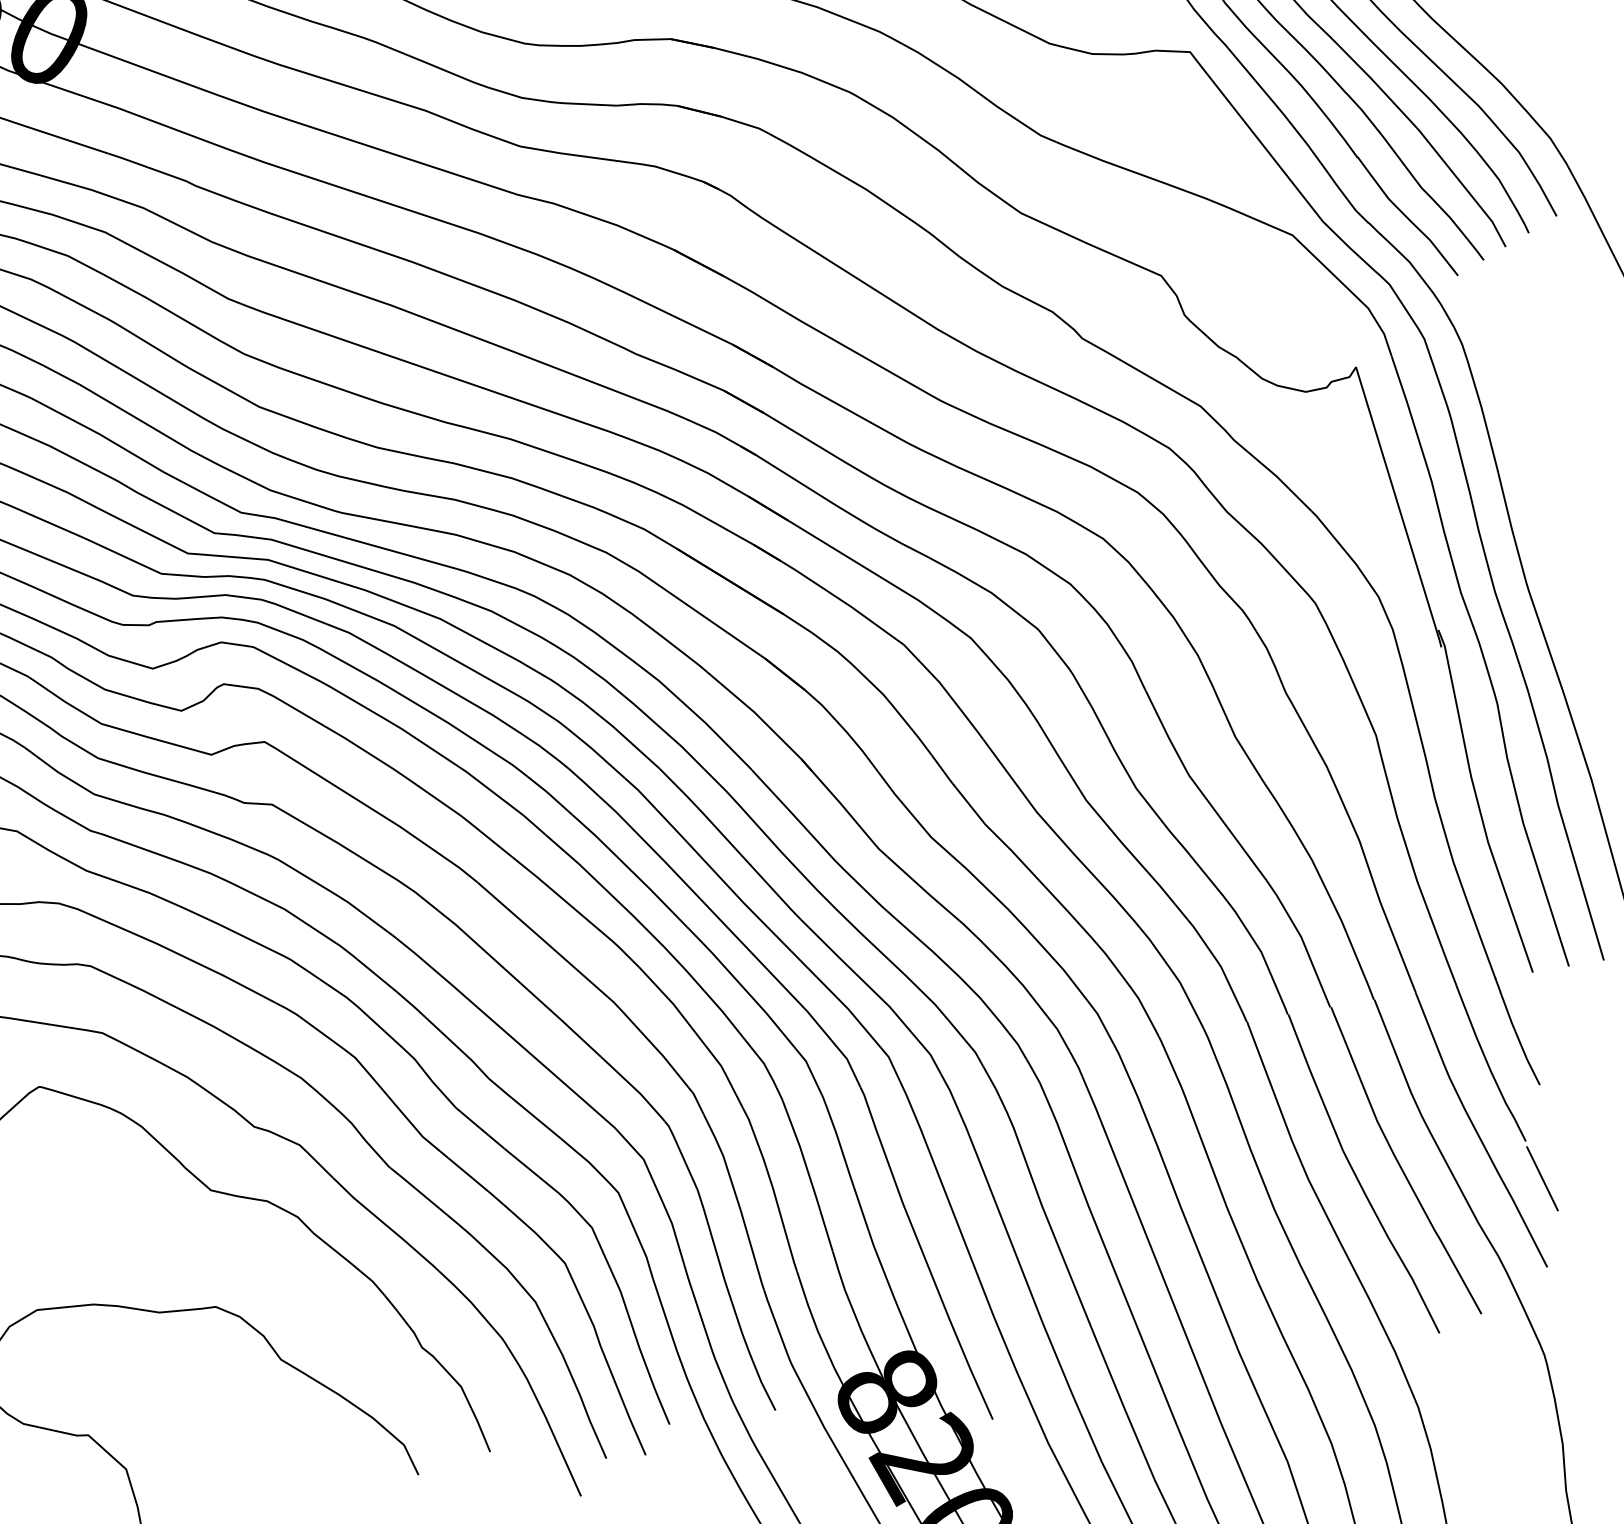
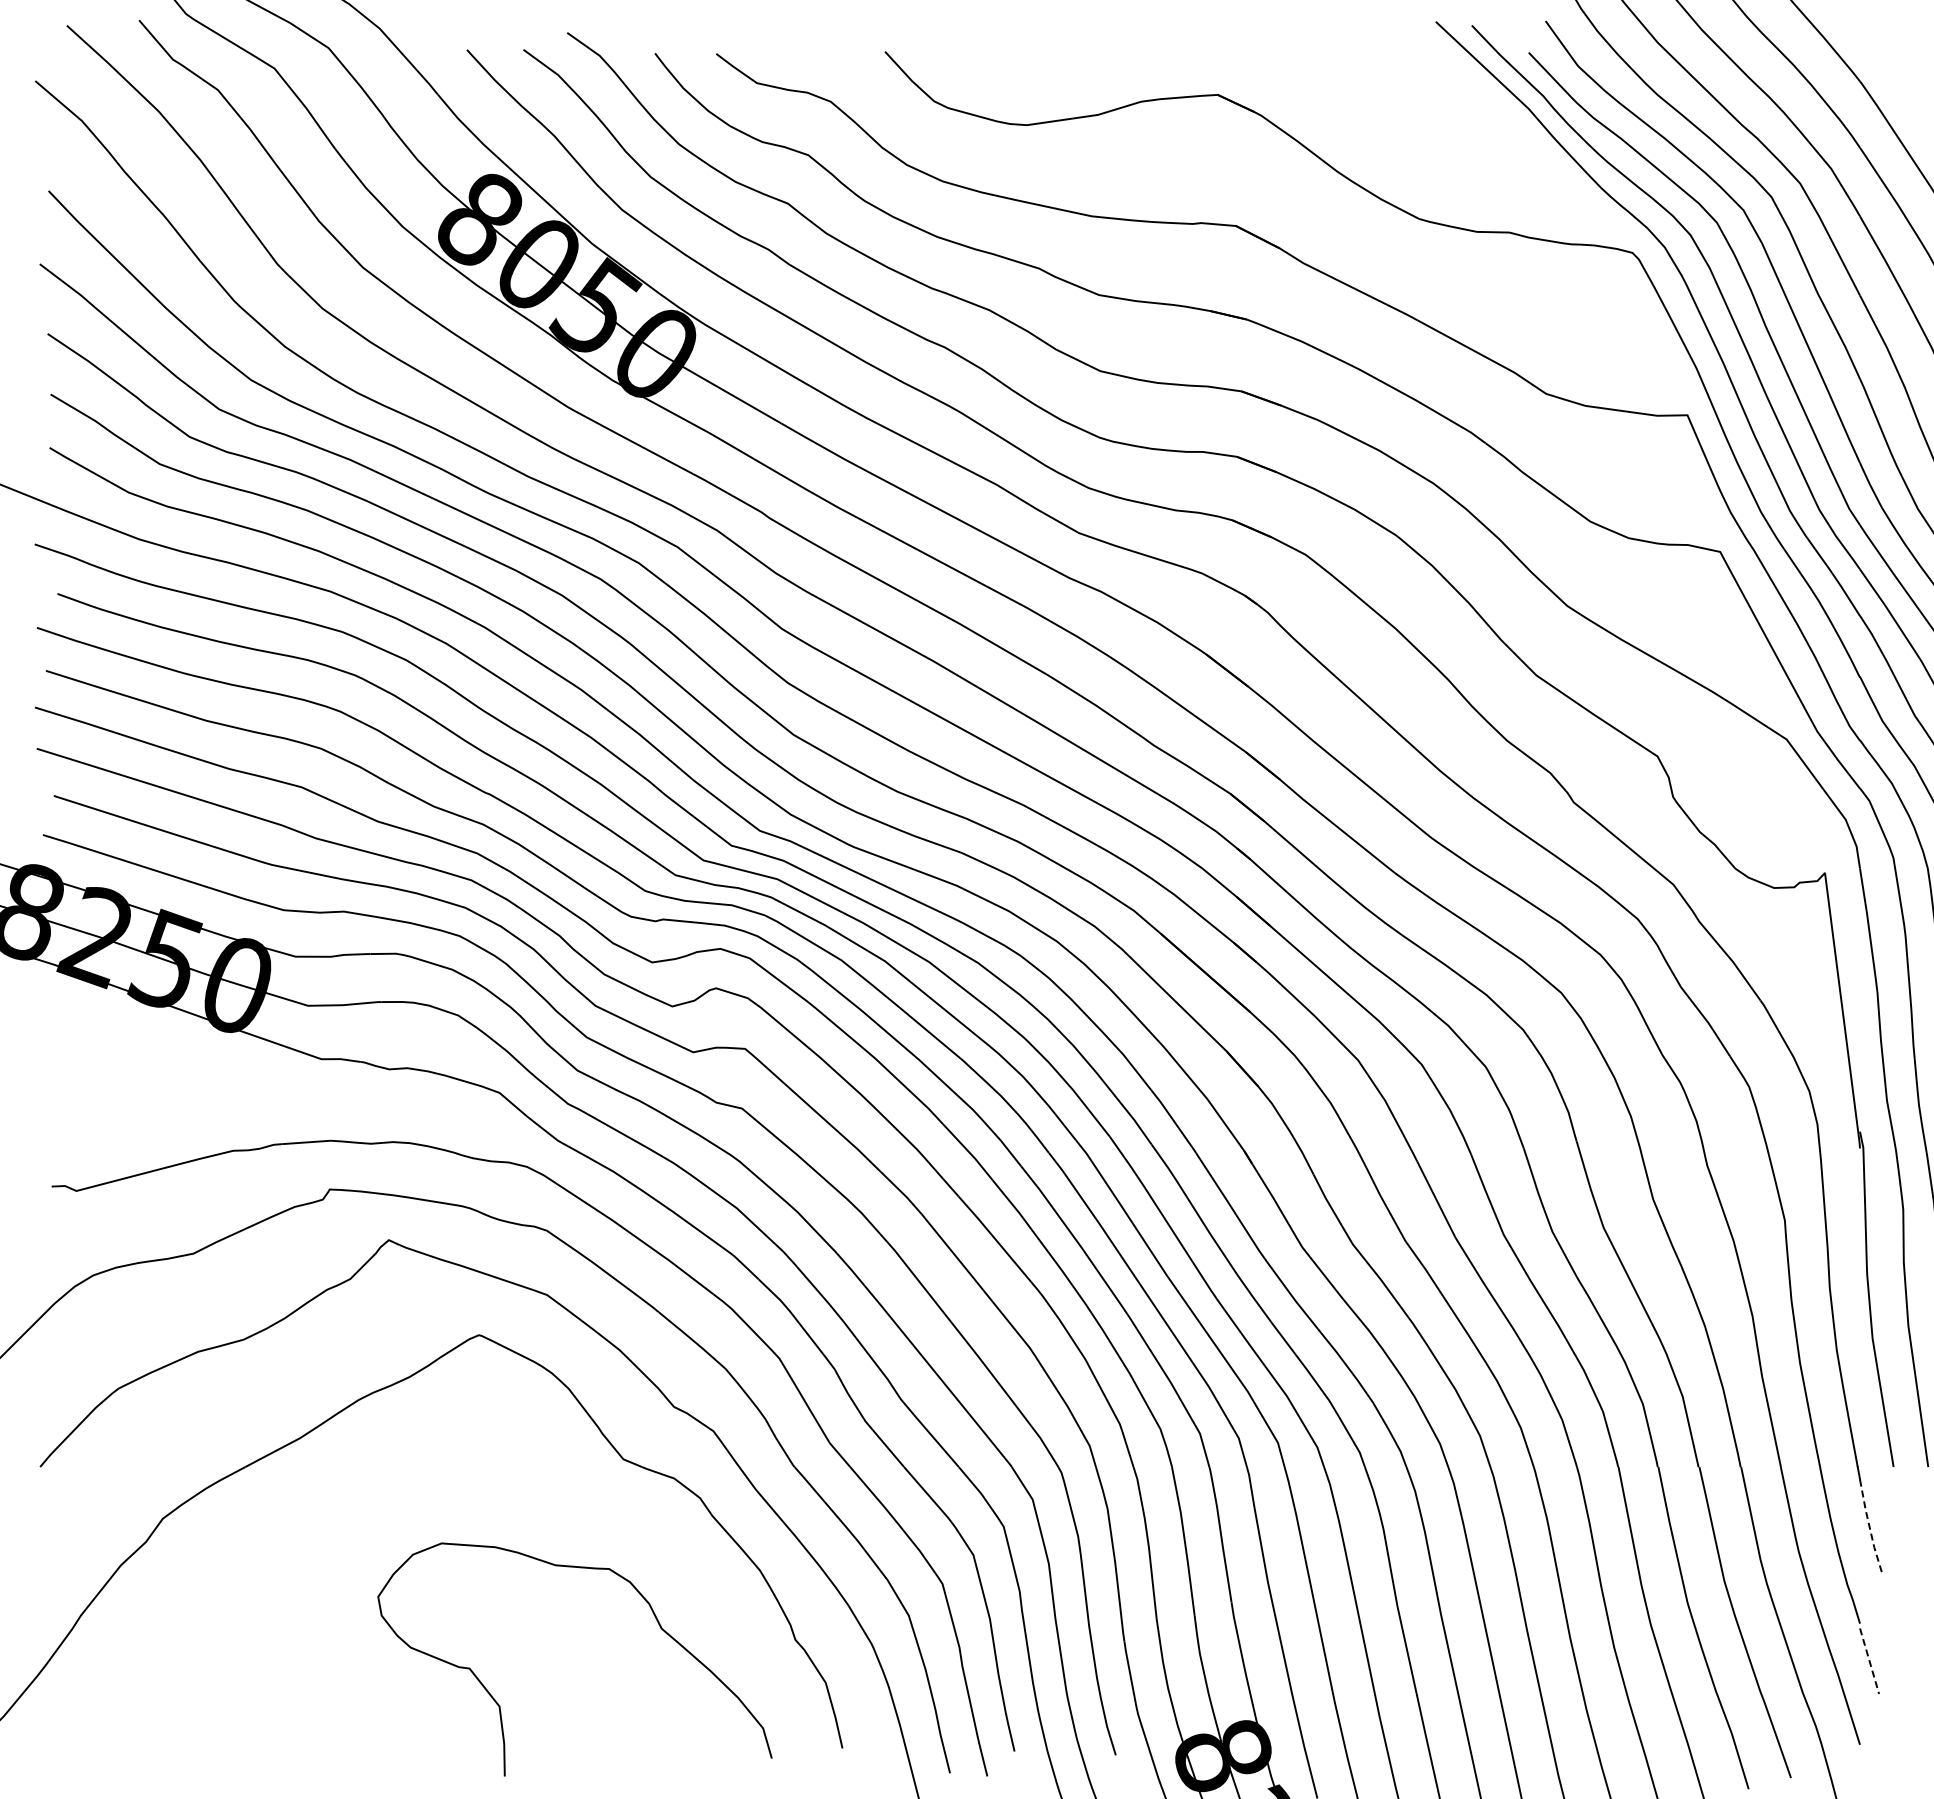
line: (1518, 1038) -> (1869, 1526), solid -> dashed
line: (1542, 1179) -> (1869, 1661), solid -> dashed

